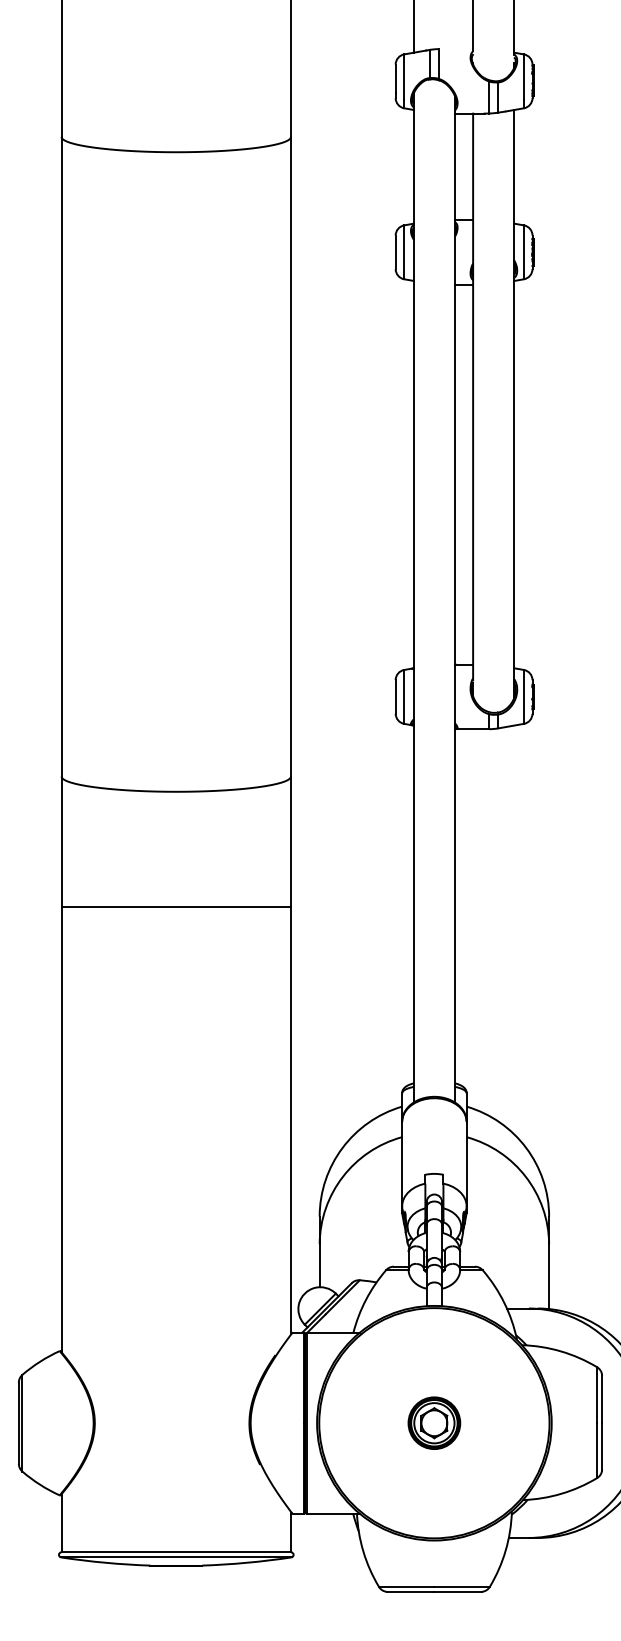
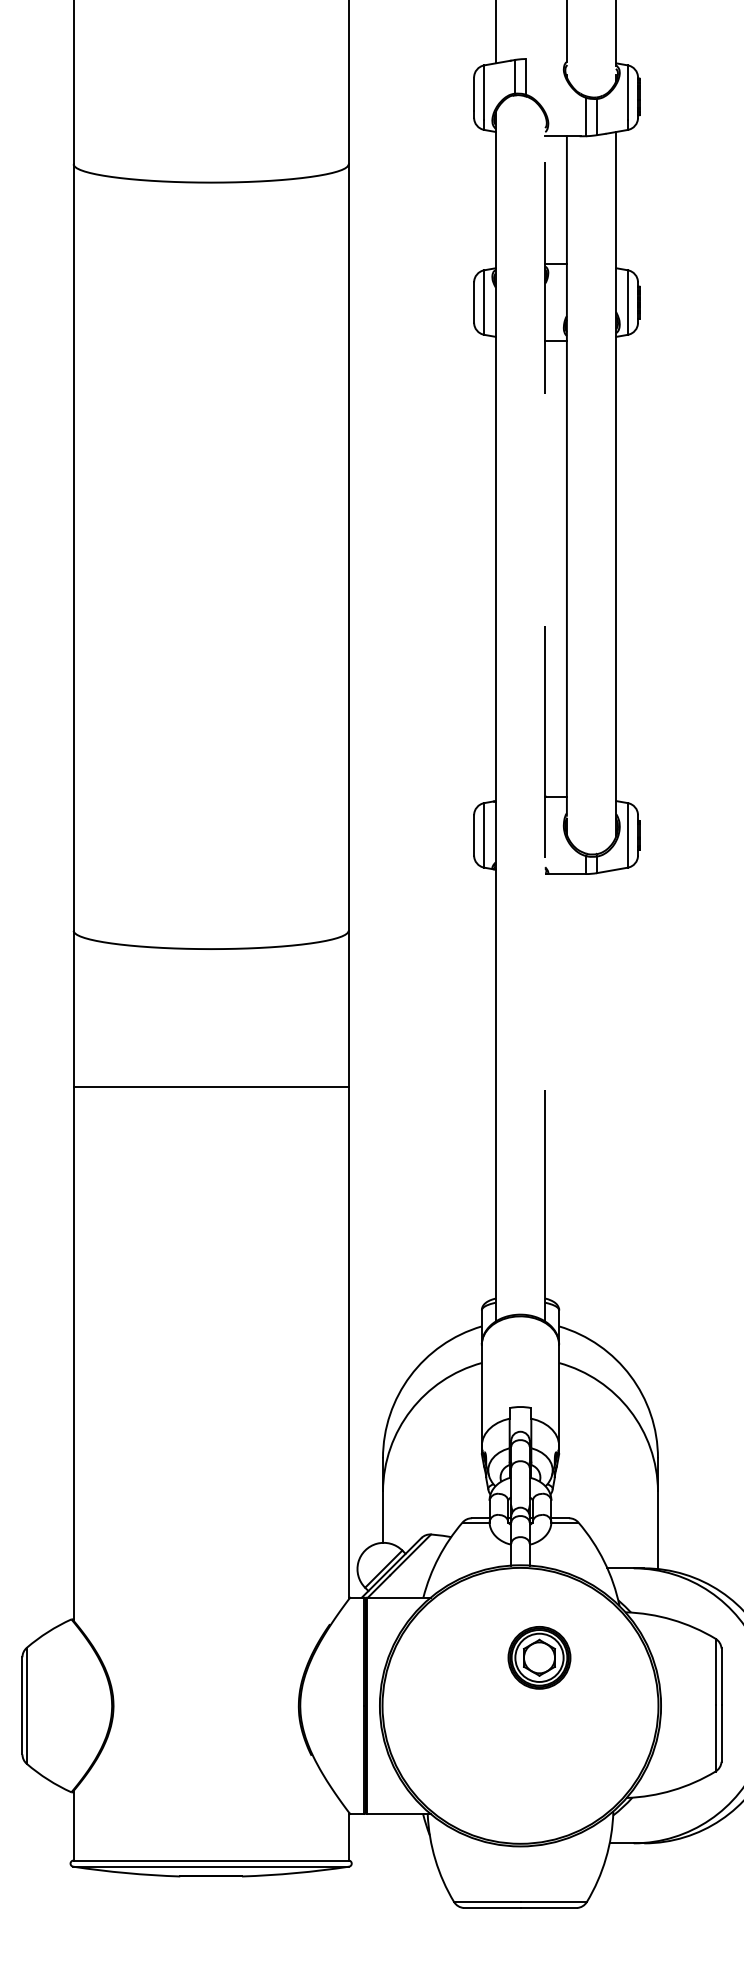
line: (455, 599) -> (545, 718), solid -> dashed
part: (434, 1422) -> (539, 1657), moved

